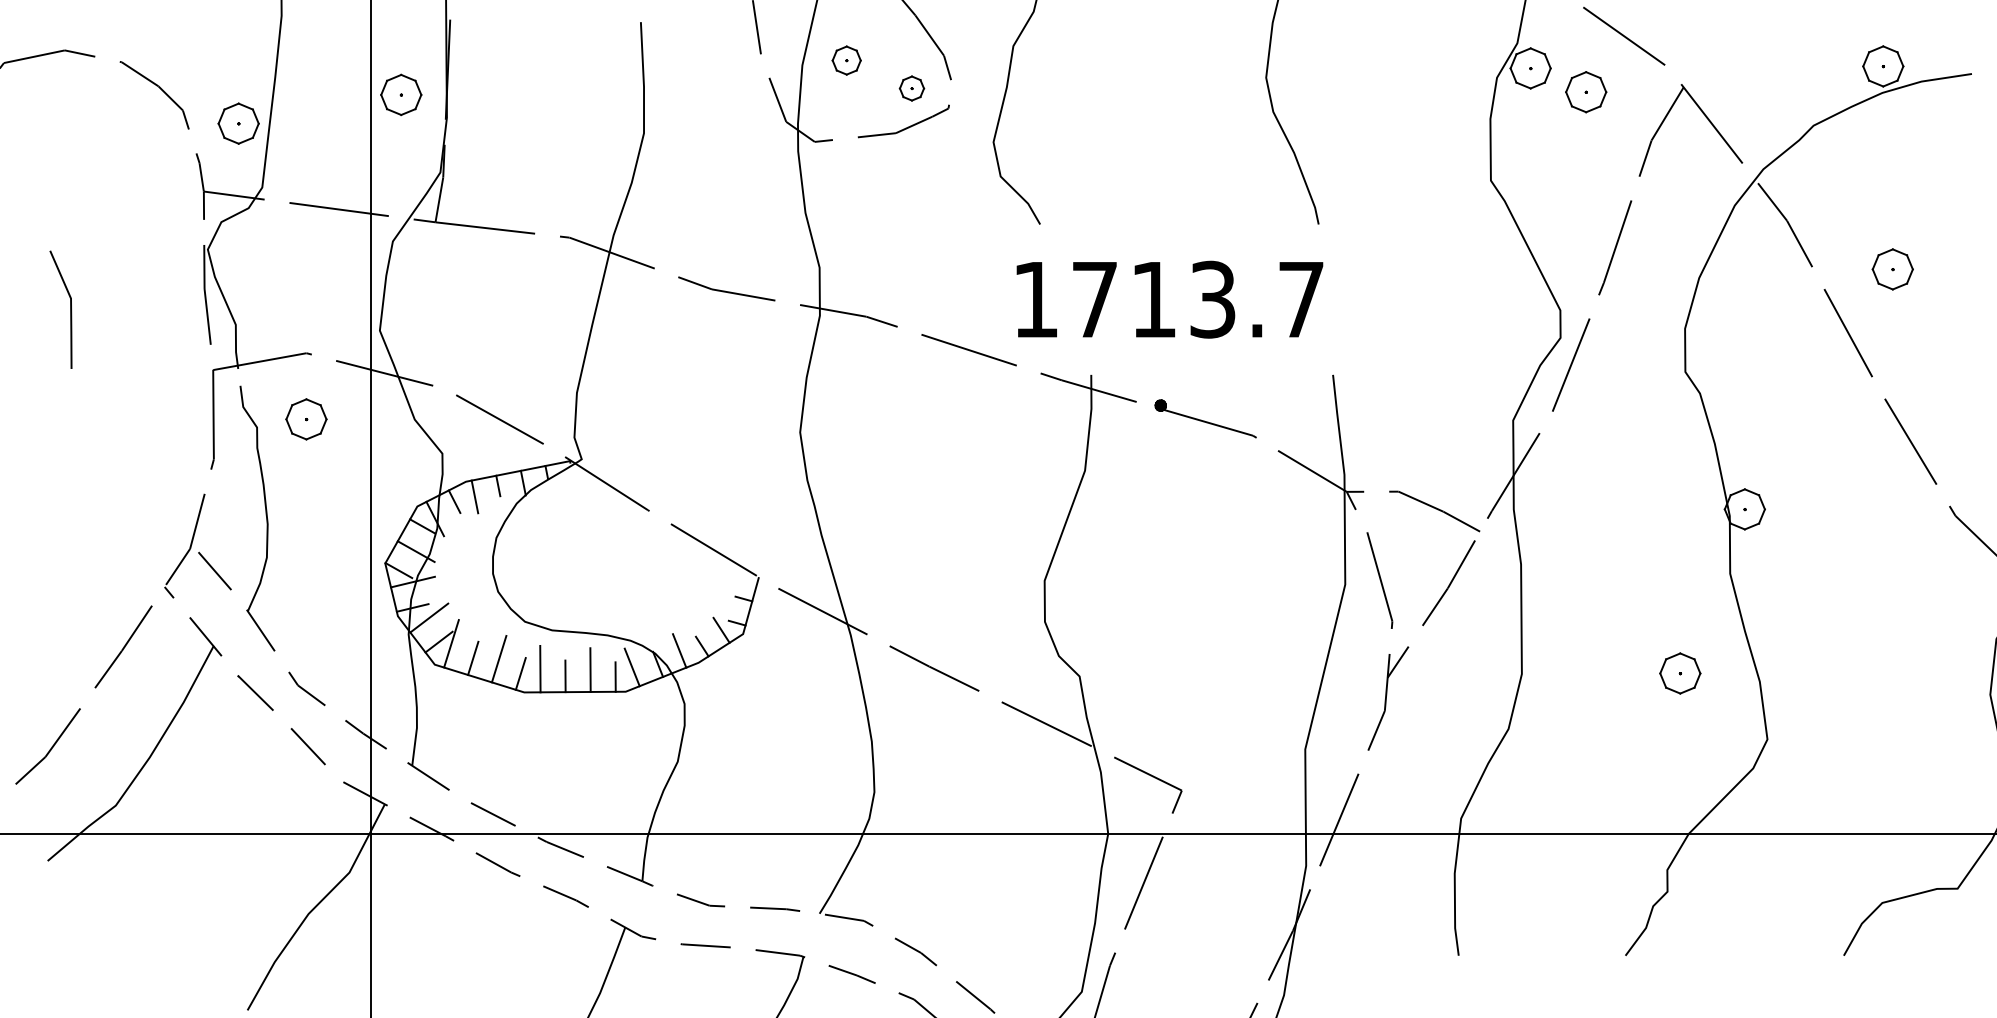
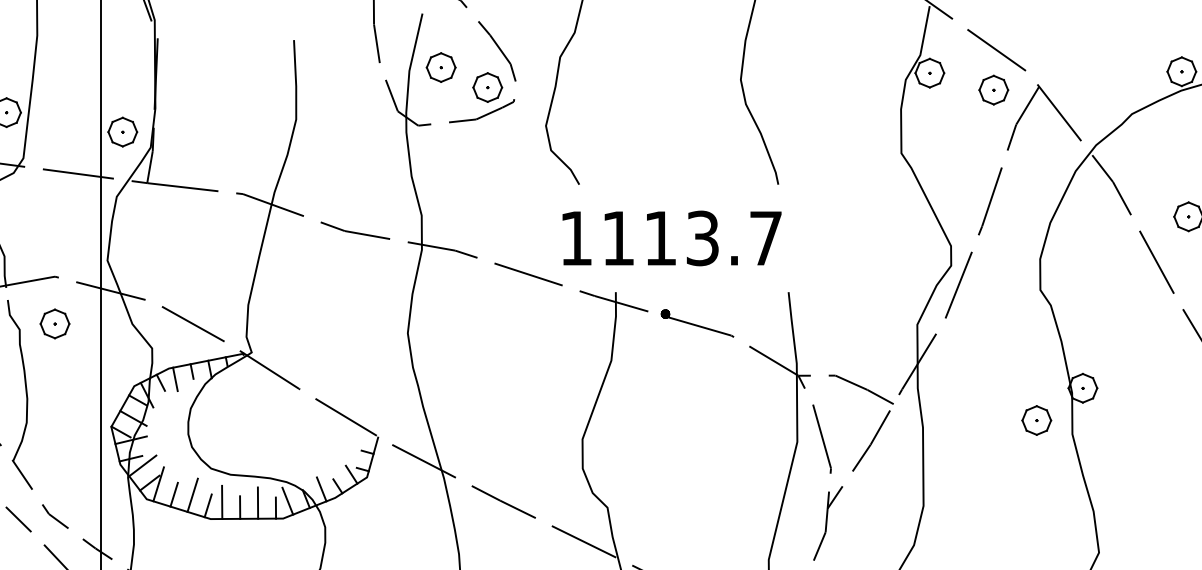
part: (846, 60) -> (440, 67), size x1.43
part: (911, 88) -> (487, 87), size x1.67
part: (1586, 92) -> (994, 90), moved
part: (401, 94) -> (122, 131), moved
text: (1094, 299) -> (618, 238), 1713.7 -> 1113.7
part: (1680, 673) -> (1036, 420), moved

